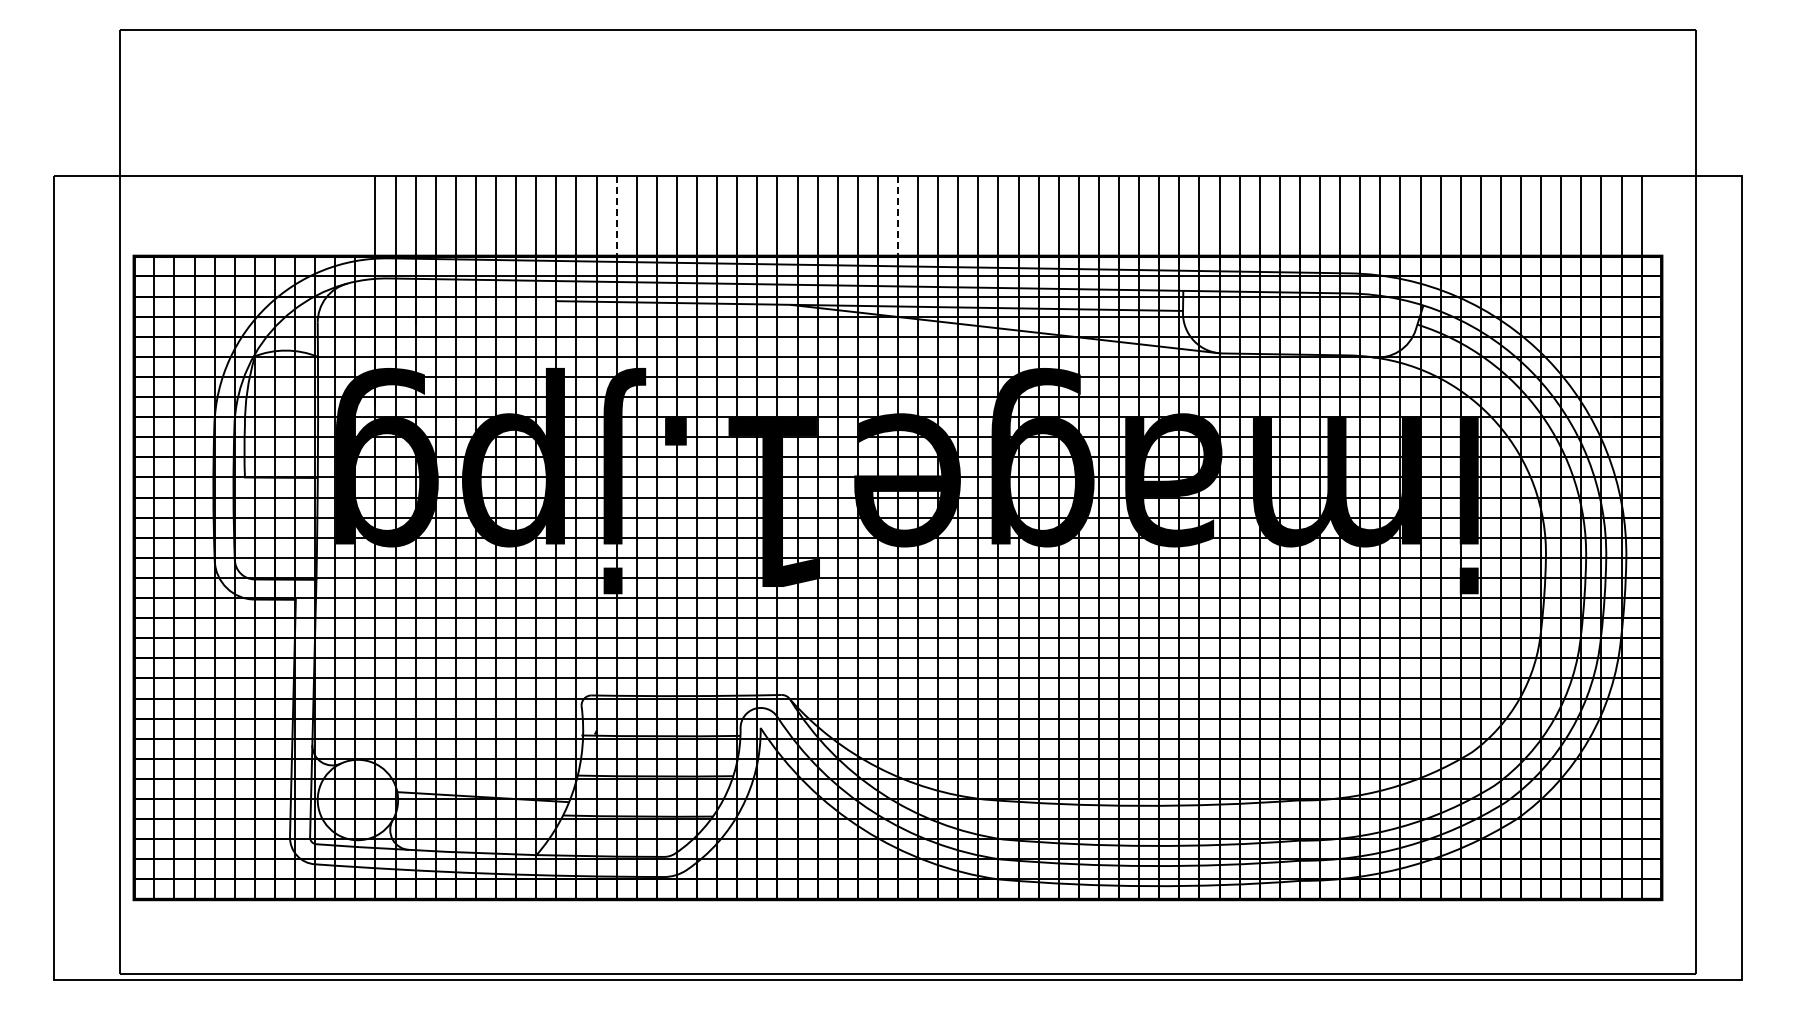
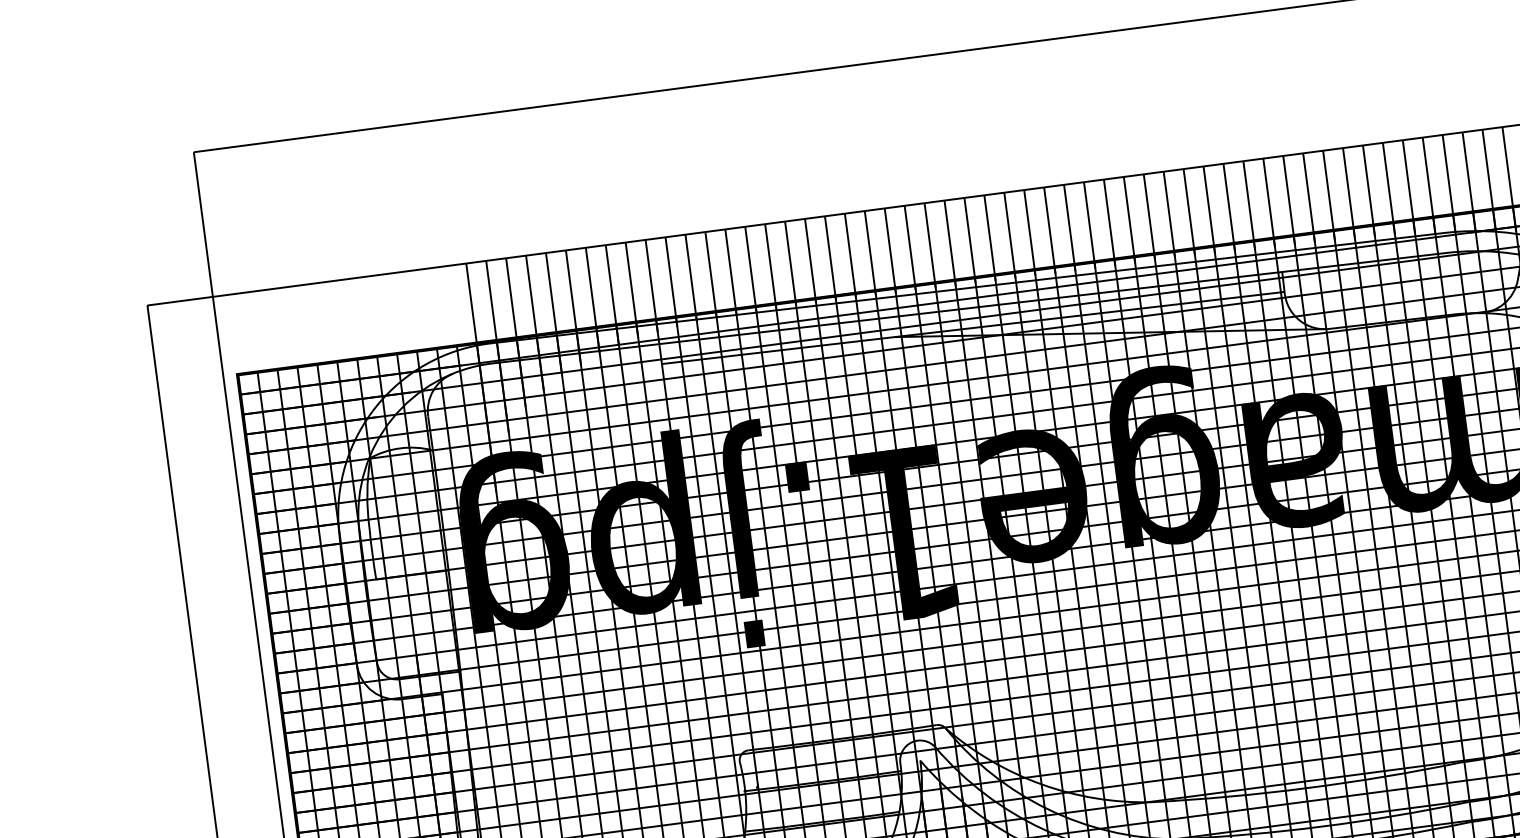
line: (616, 219) -> (710, 275), dashed -> solid
line: (897, 219) -> (989, 238), dashed -> solid

